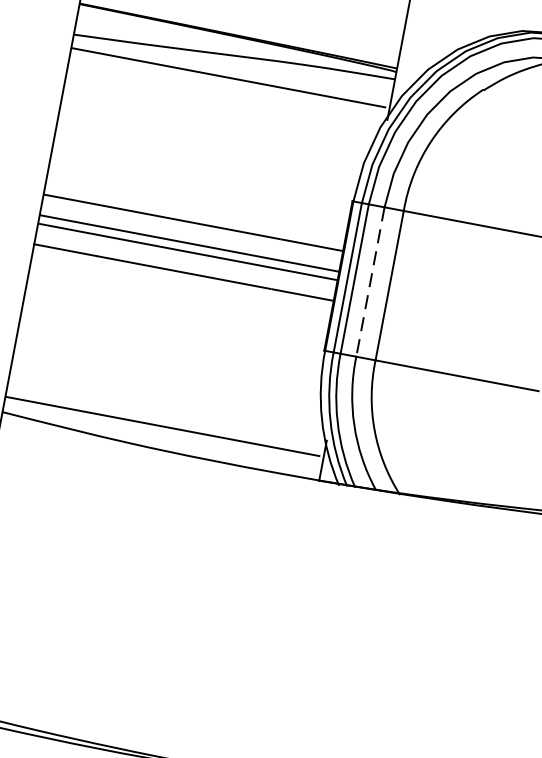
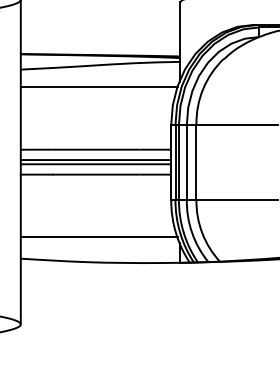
line: (228, 78) -> (99, 87), moved
line: (369, 282) -> (186, 162), dashed -> solid
line: (162, 425) -> (99, 236), moved

